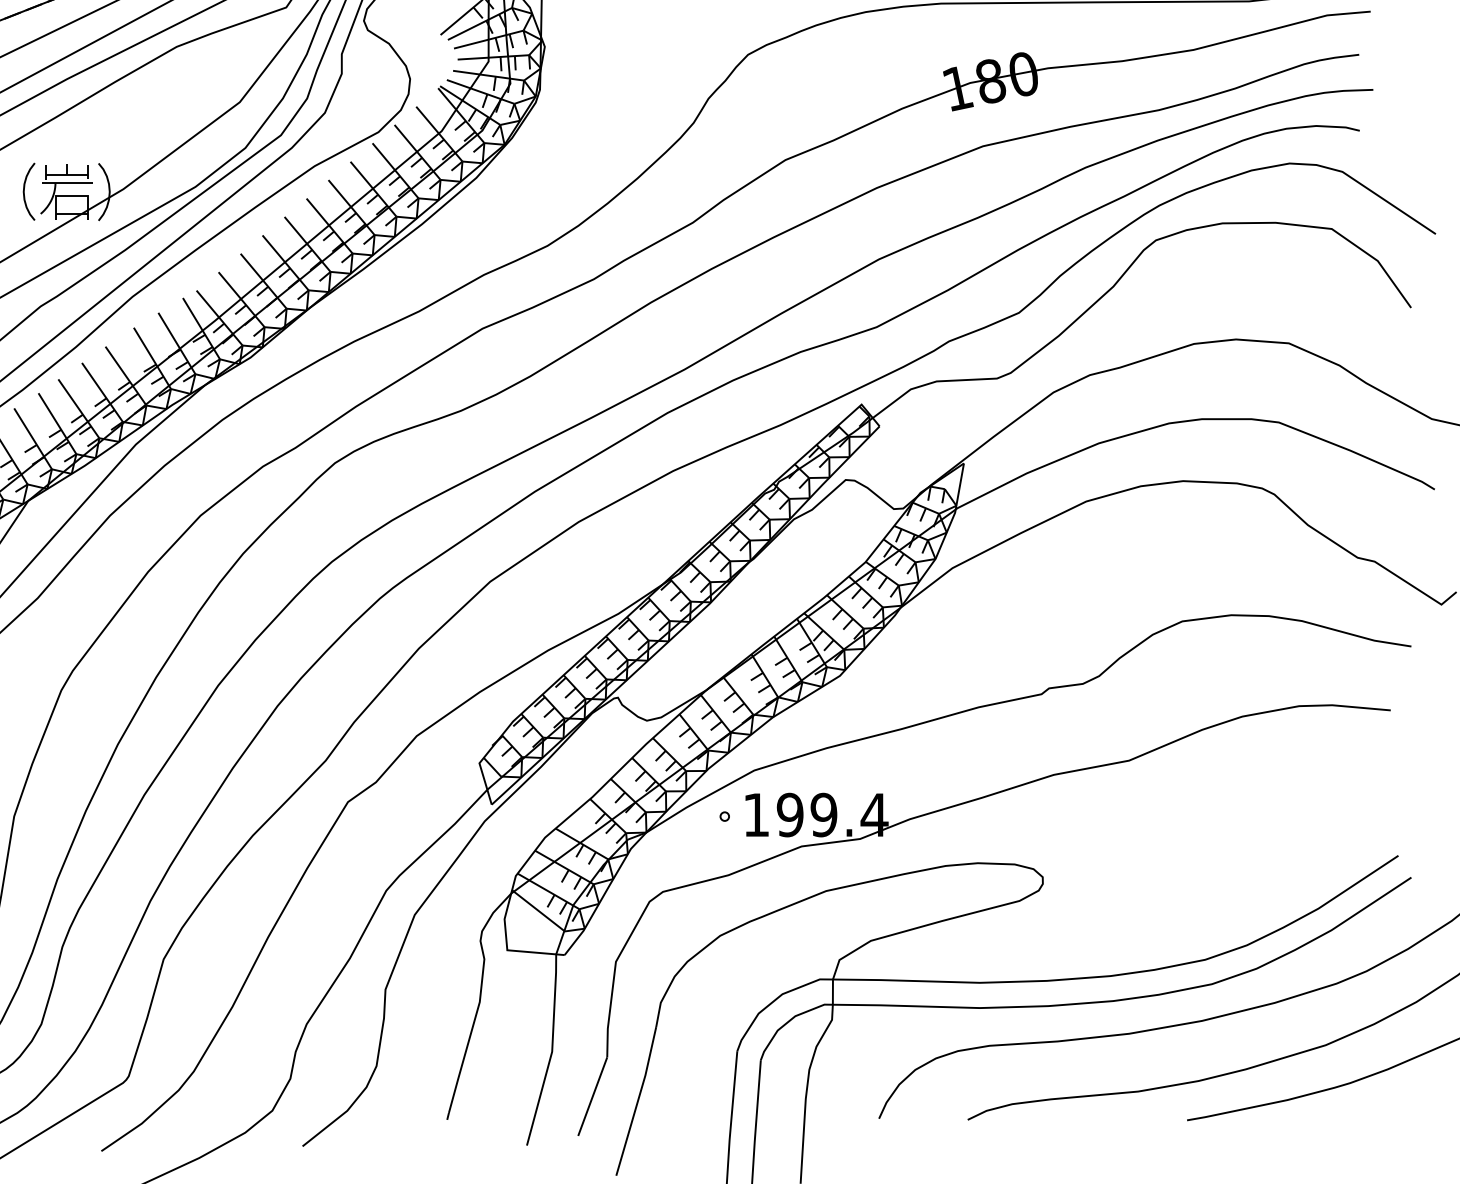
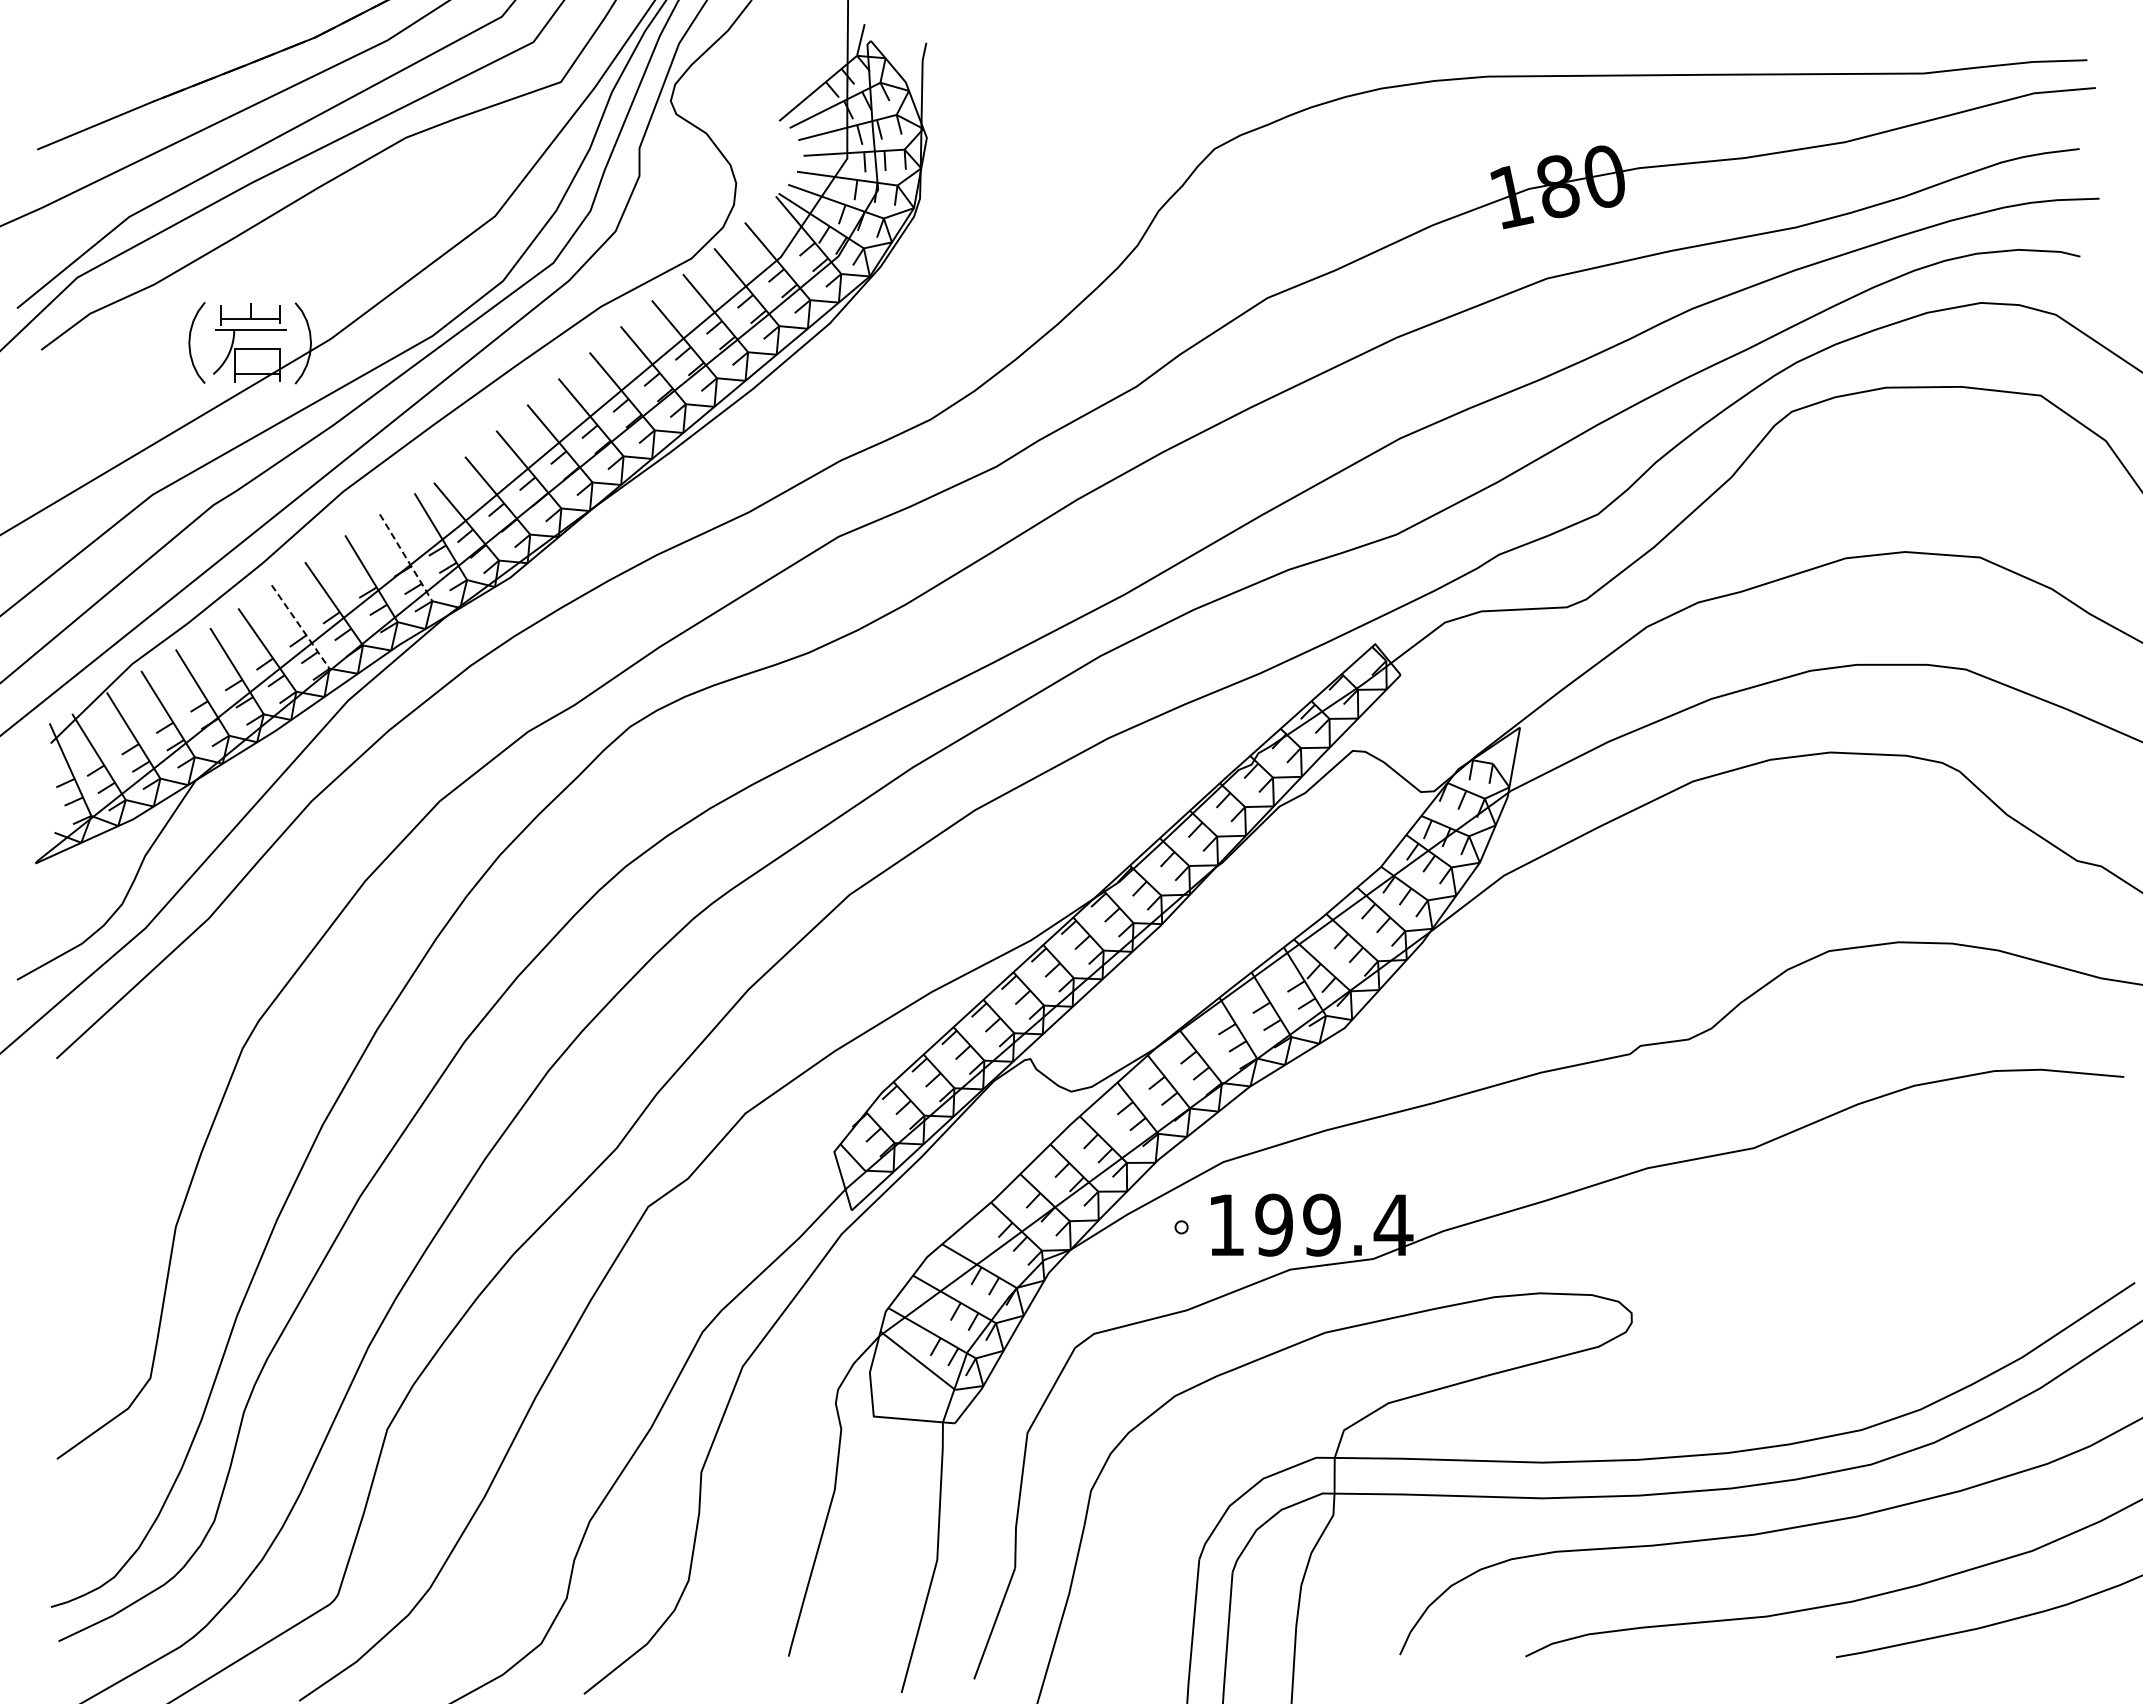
line: (177, 343) -> (406, 557), solid -> dashed
line: (102, 392) -> (300, 627), solid -> dashed

